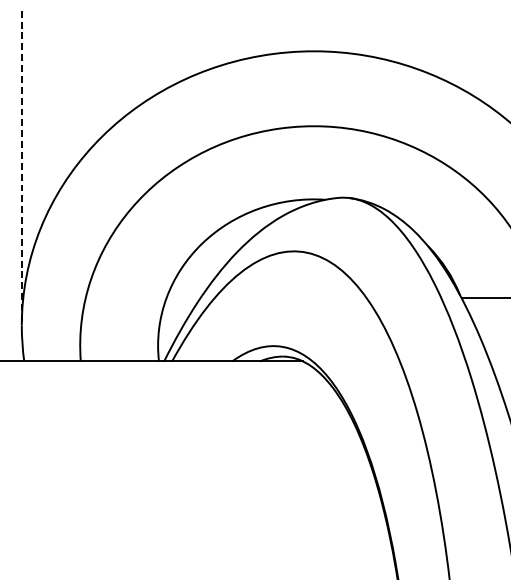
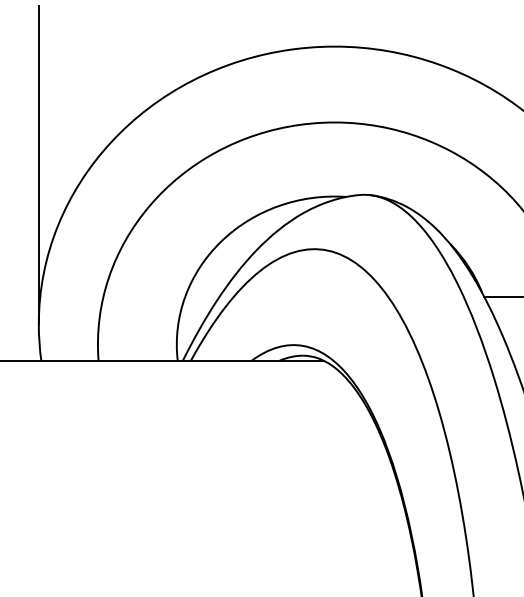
line: (21, 168) -> (38, 165), dashed -> solid

